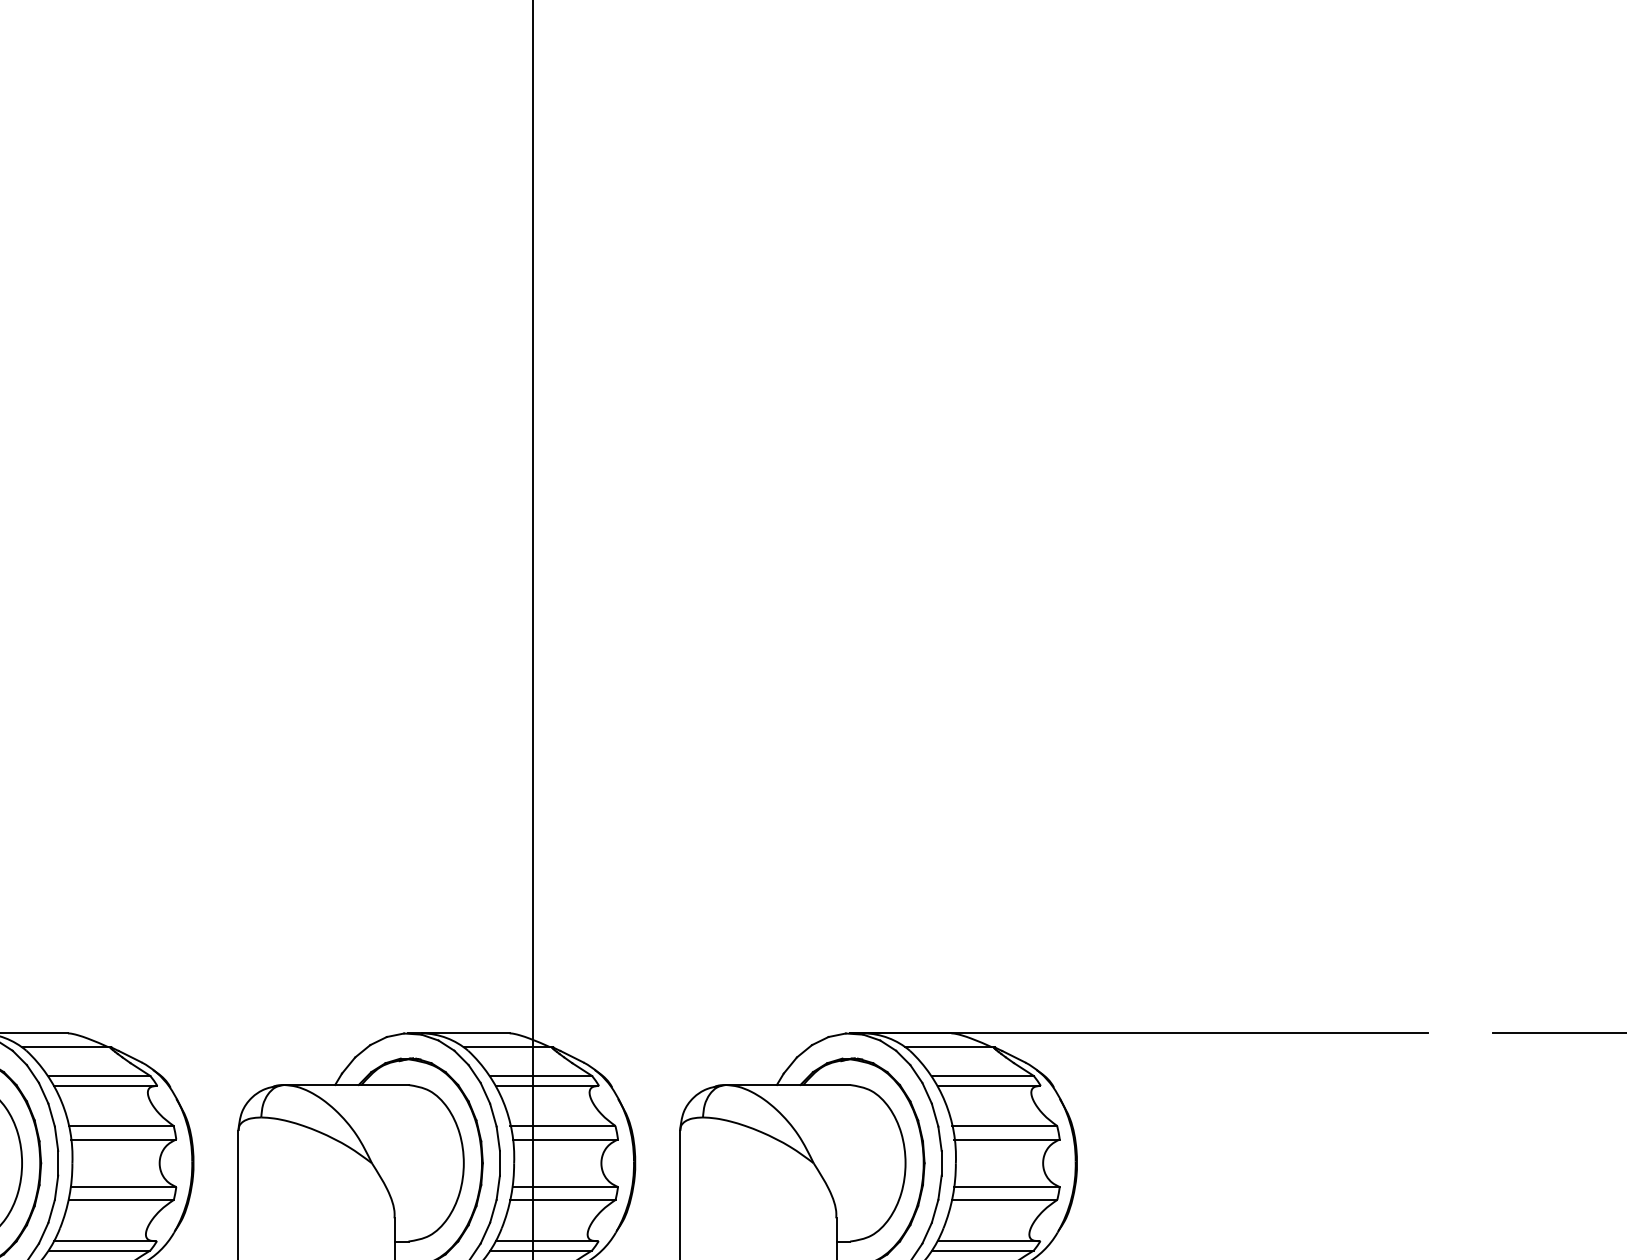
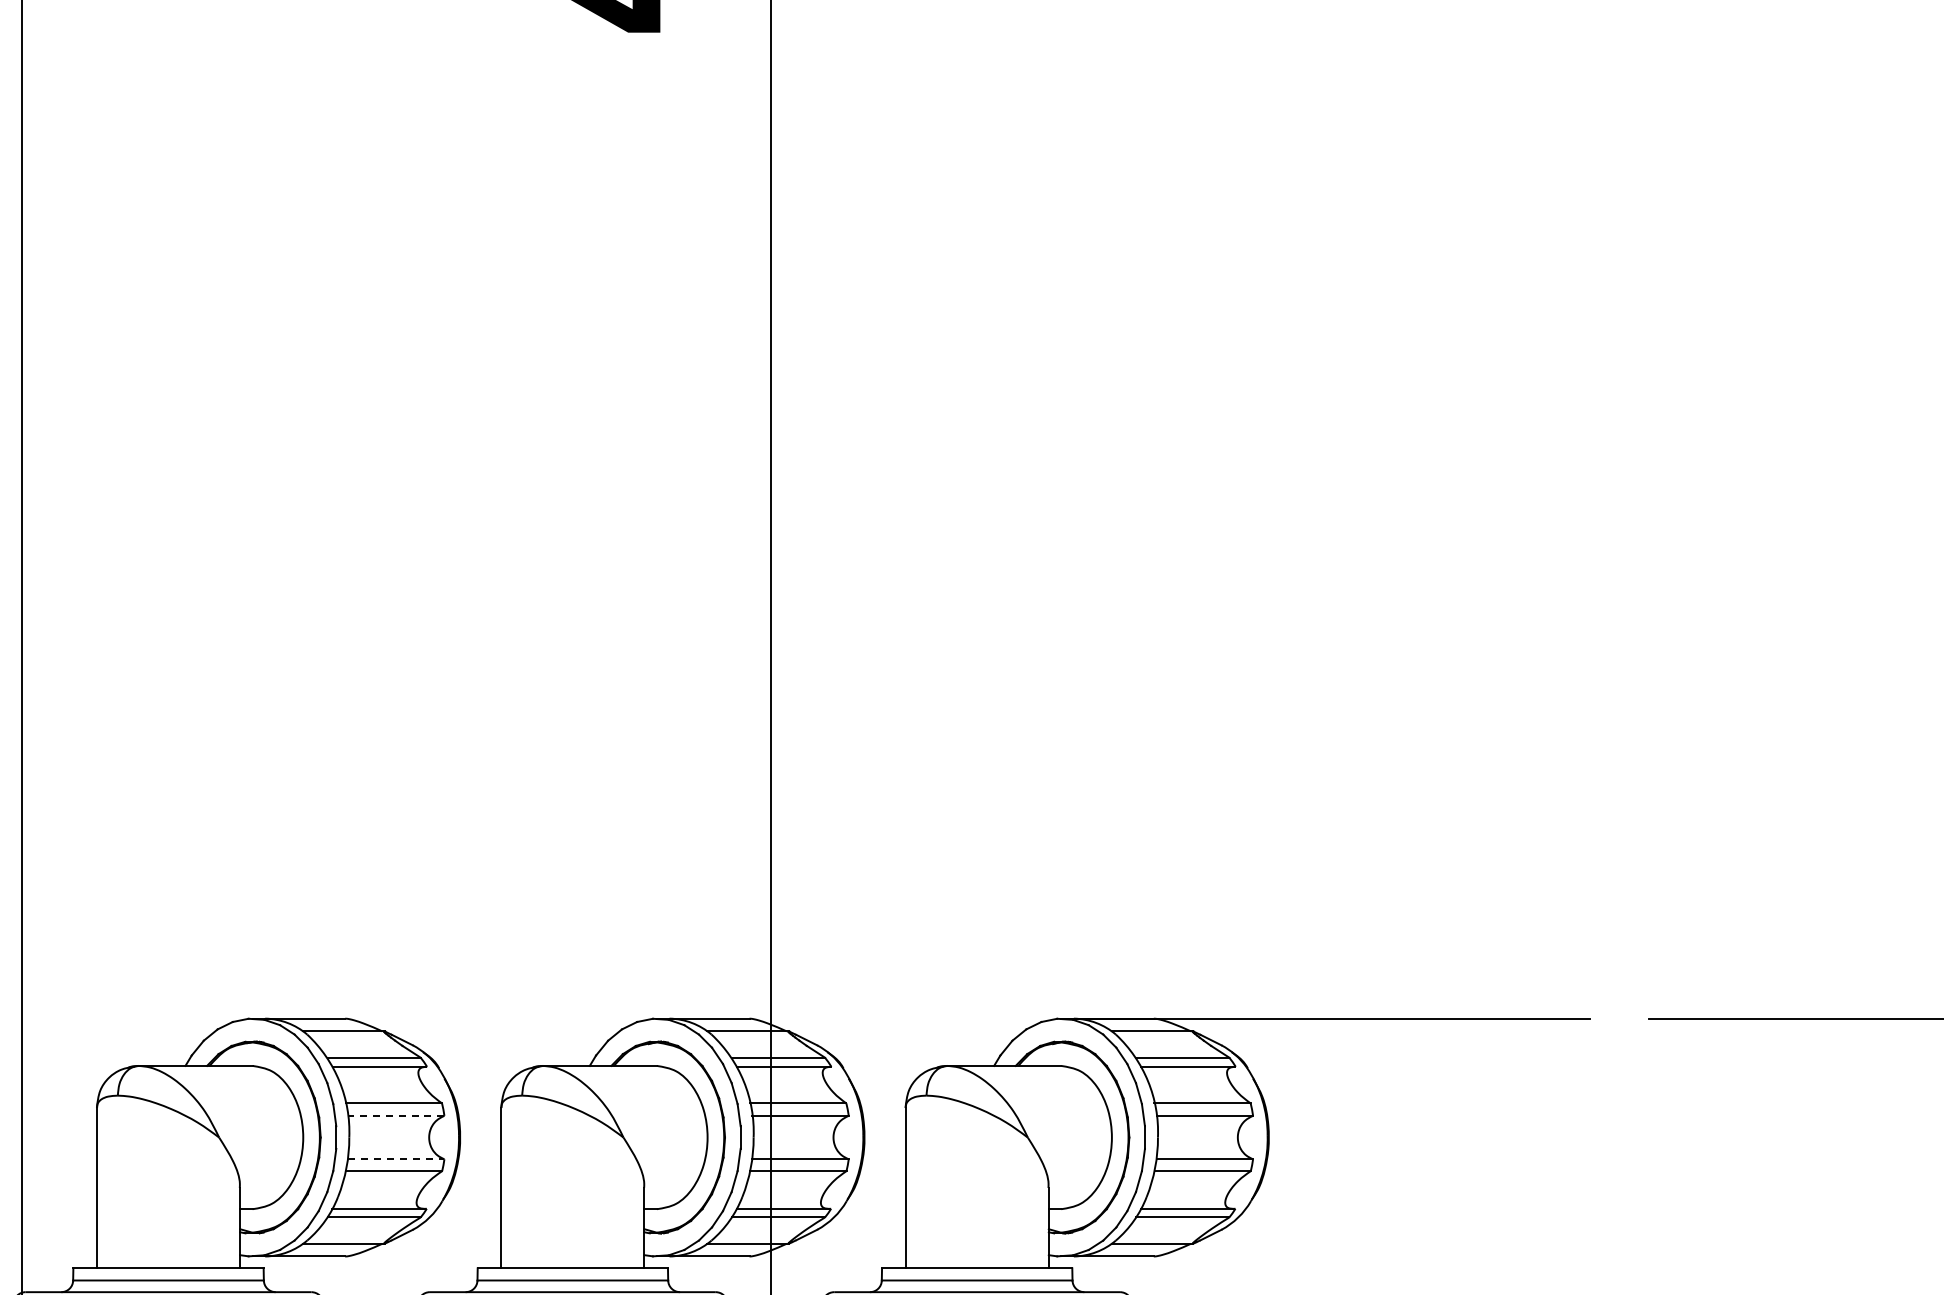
line: (122, 1139) -> (395, 1115), solid -> dashed
line: (123, 1187) -> (396, 1159), solid -> dashed

